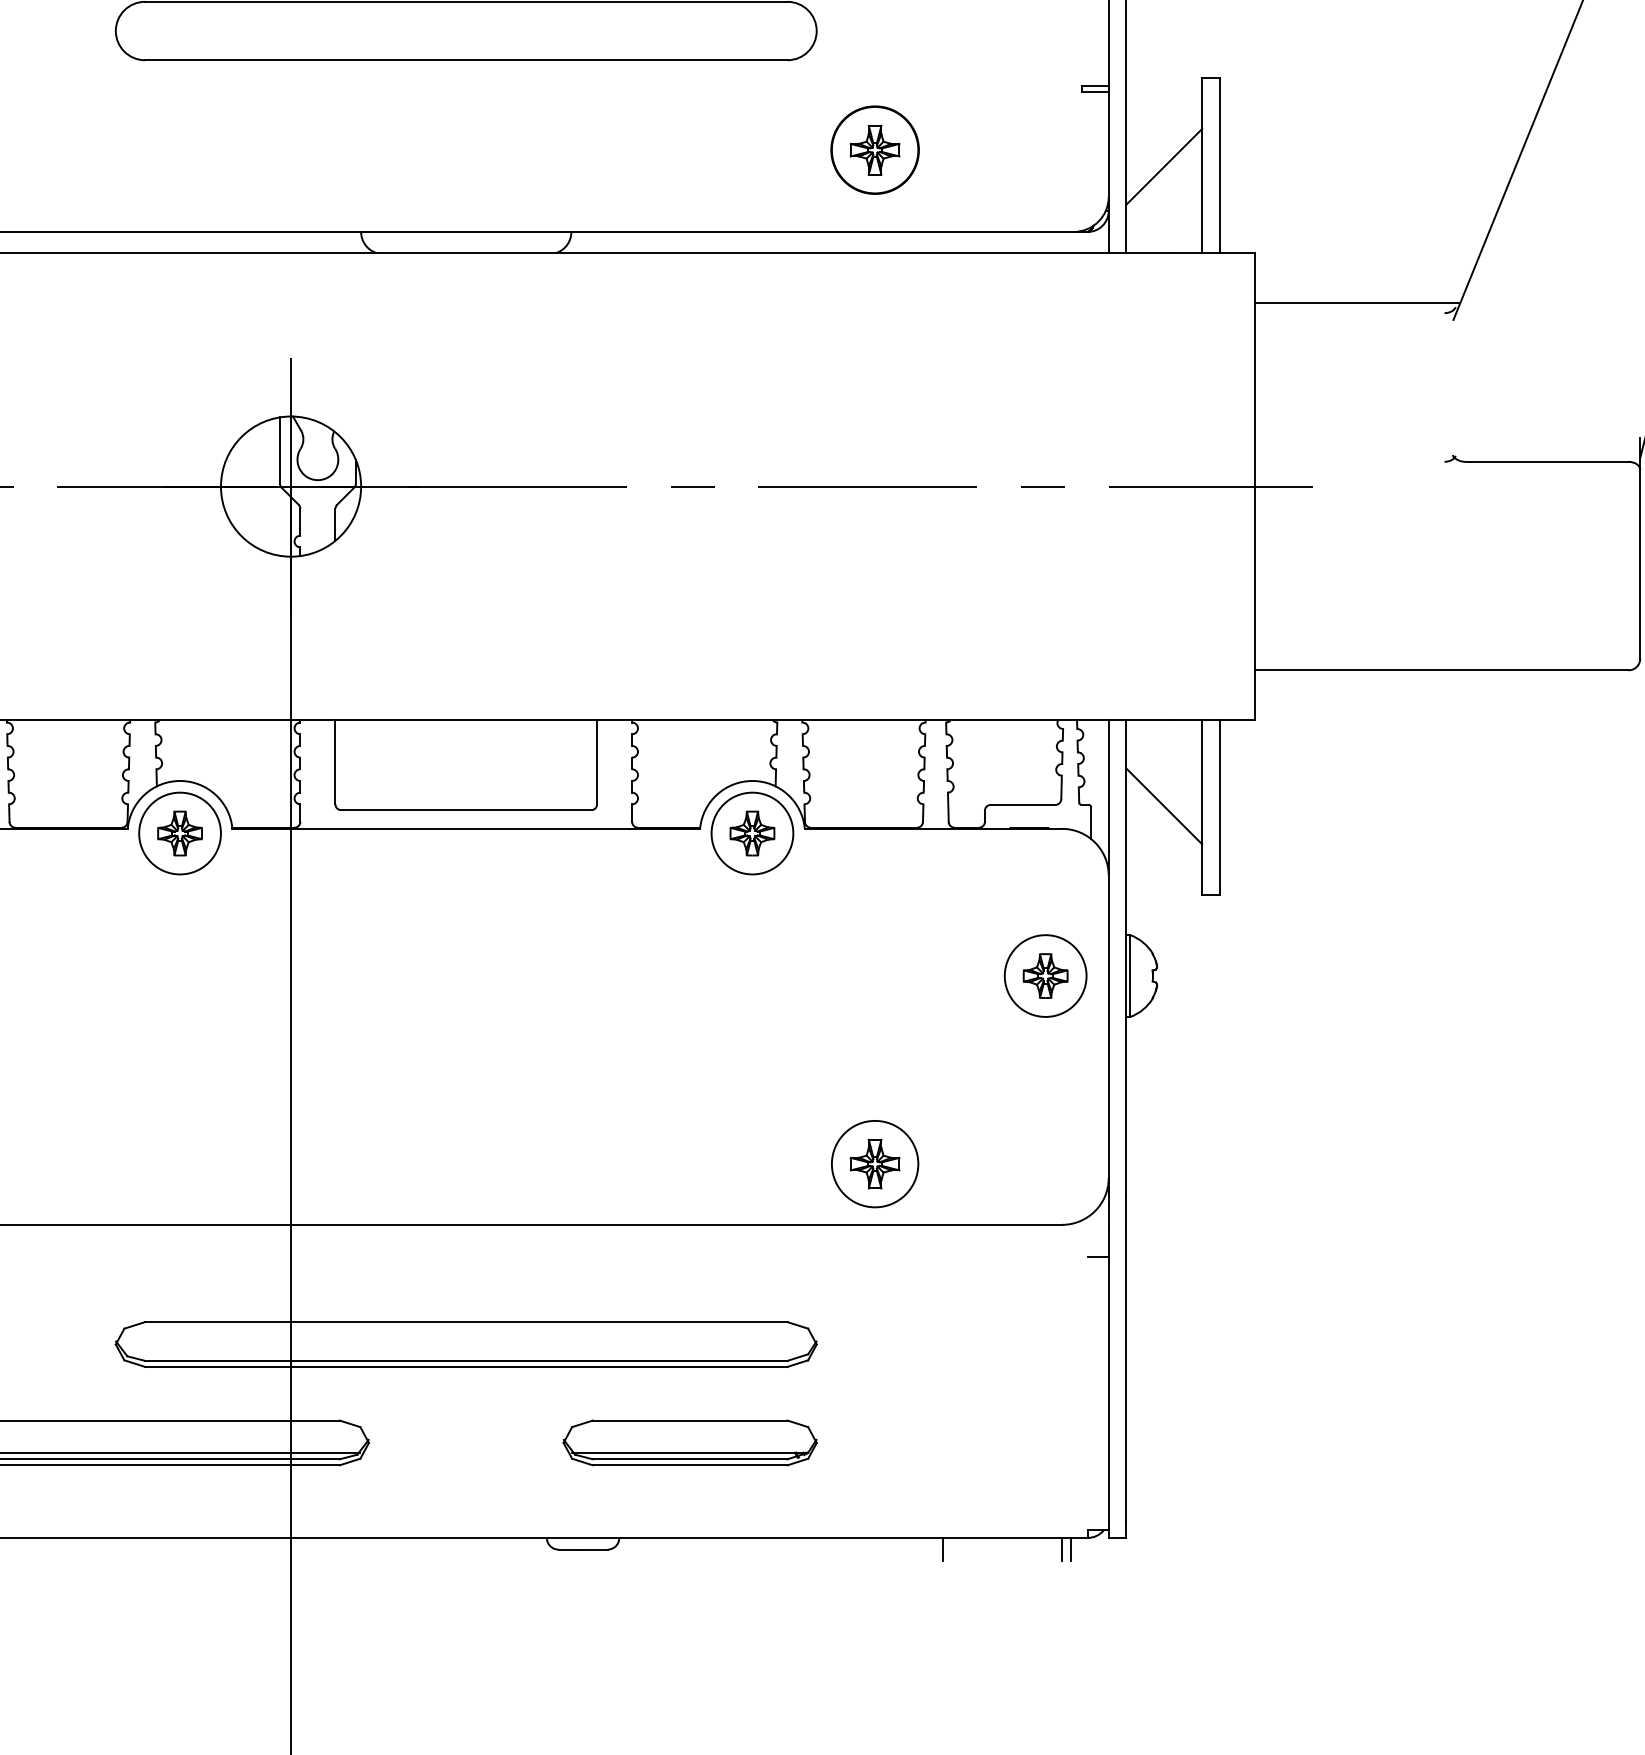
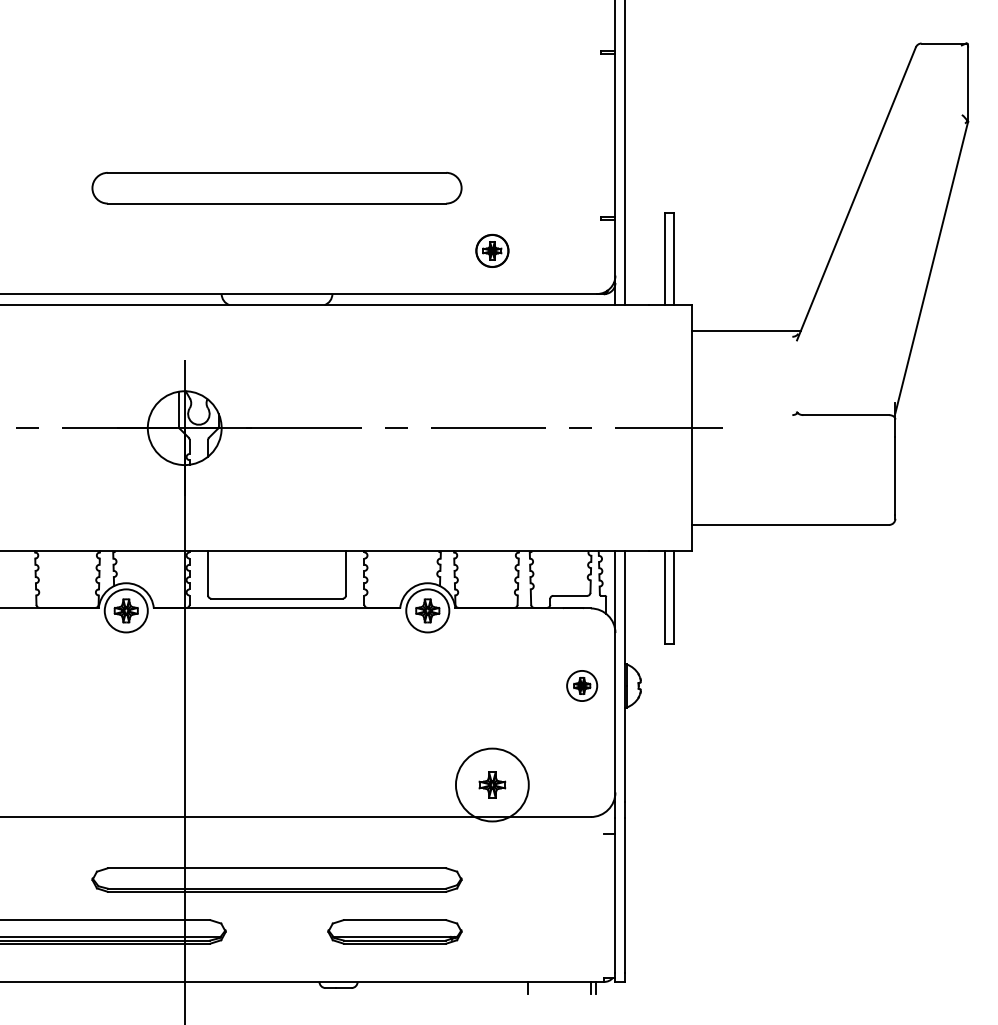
part: (875, 149) -> (492, 250), size x0.7
line: (1163, 166) -> (644, 259), removed
line: (1163, 806) -> (644, 596), removed
part: (1044, 975) -> (581, 685), size x0.7
circle: (875, 1163) -> (492, 784), size x1.6

